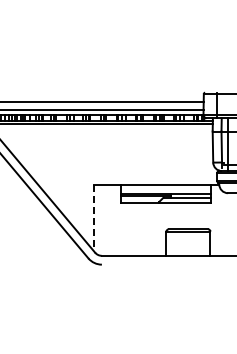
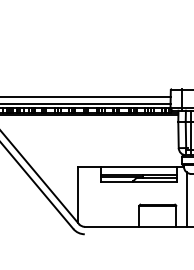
line: (94, 218) -> (78, 195), dashed -> solid
line: (222, 223) -> (186, 199), added

